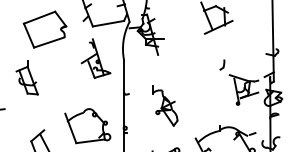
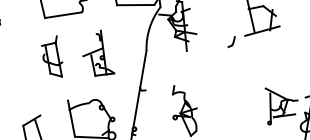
part: (95, 58) -> (100, 53), moved
part: (222, 64) -> (231, 41), moved
part: (26, 77) -> (52, 54), moved

